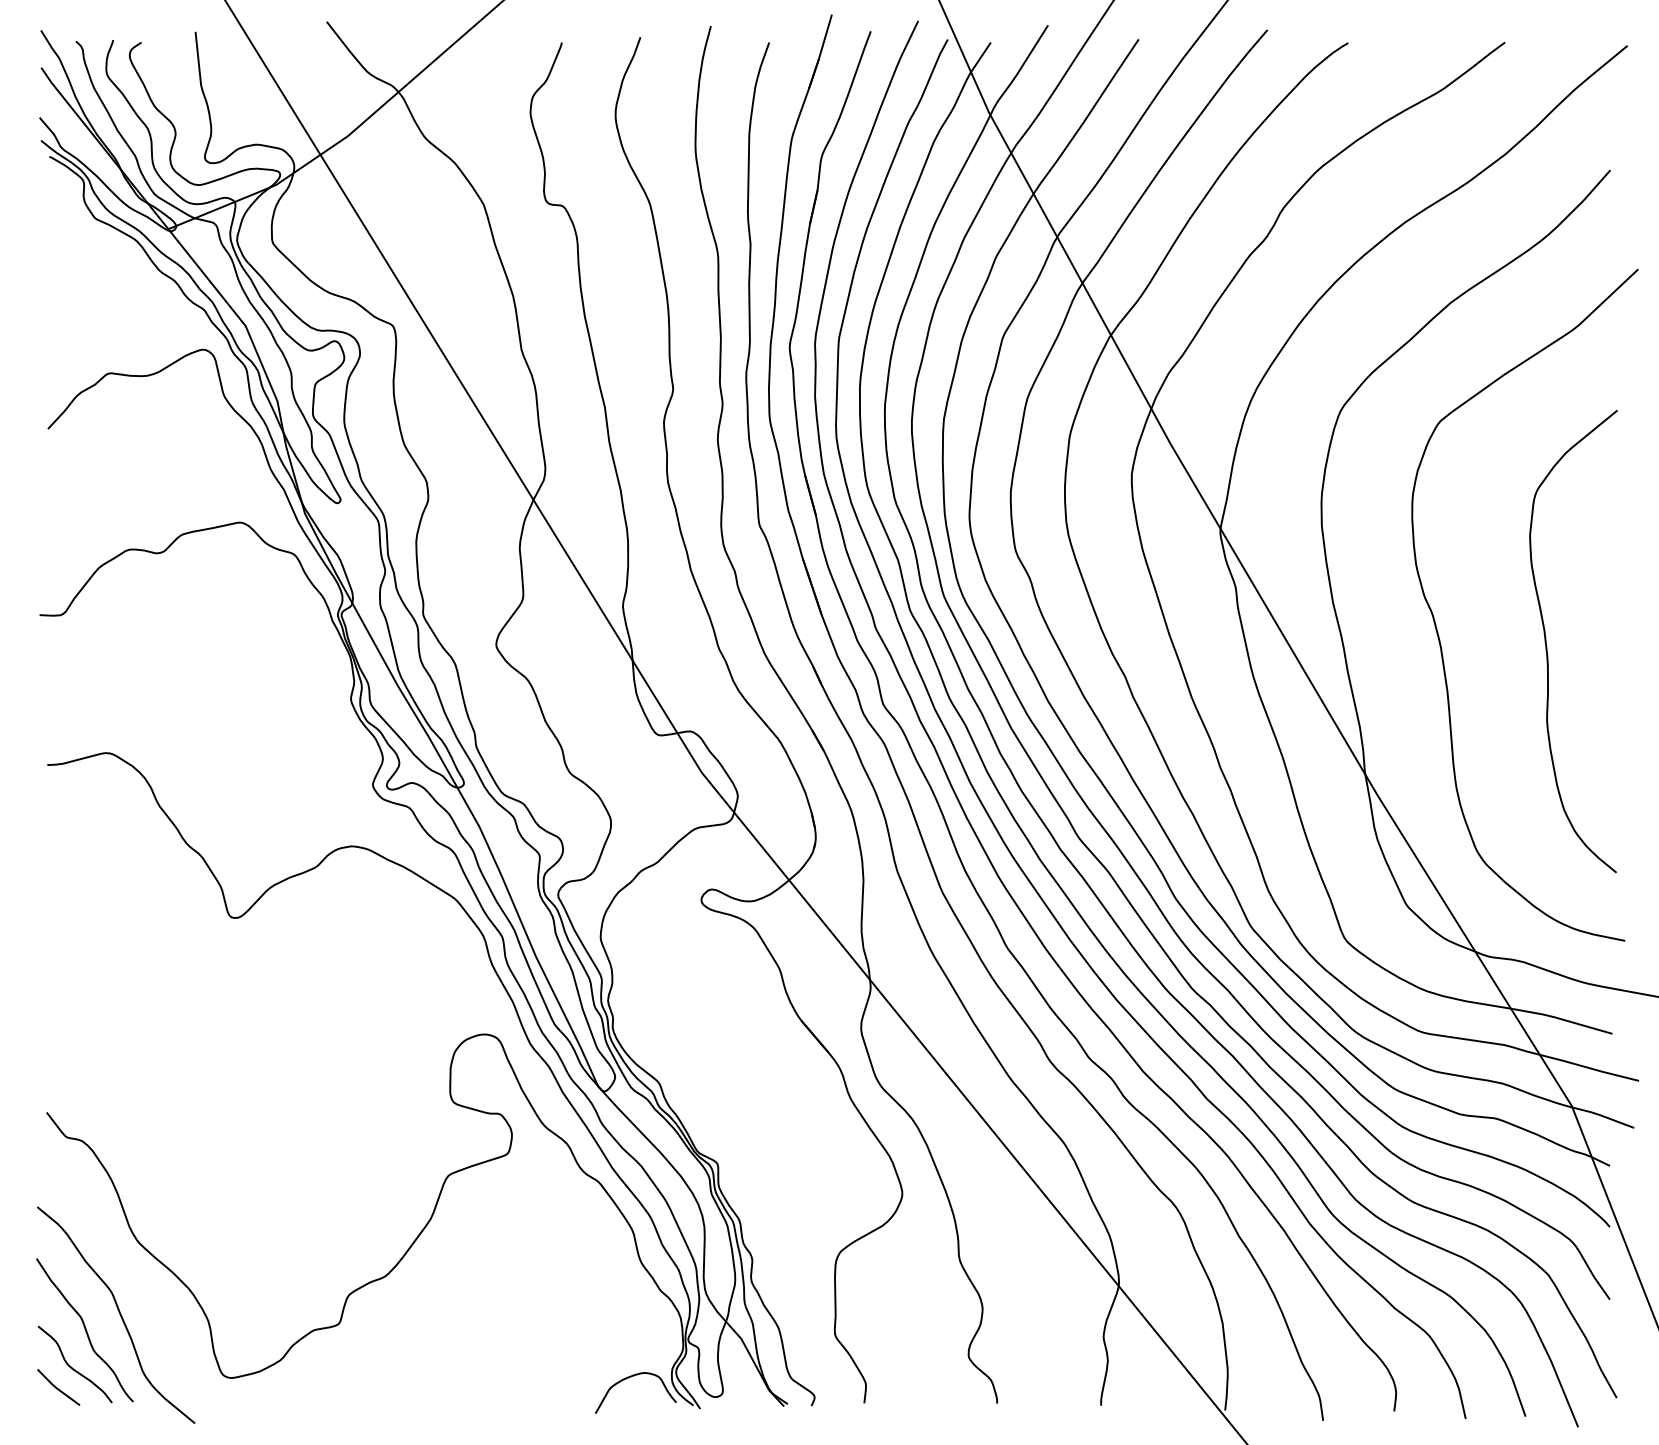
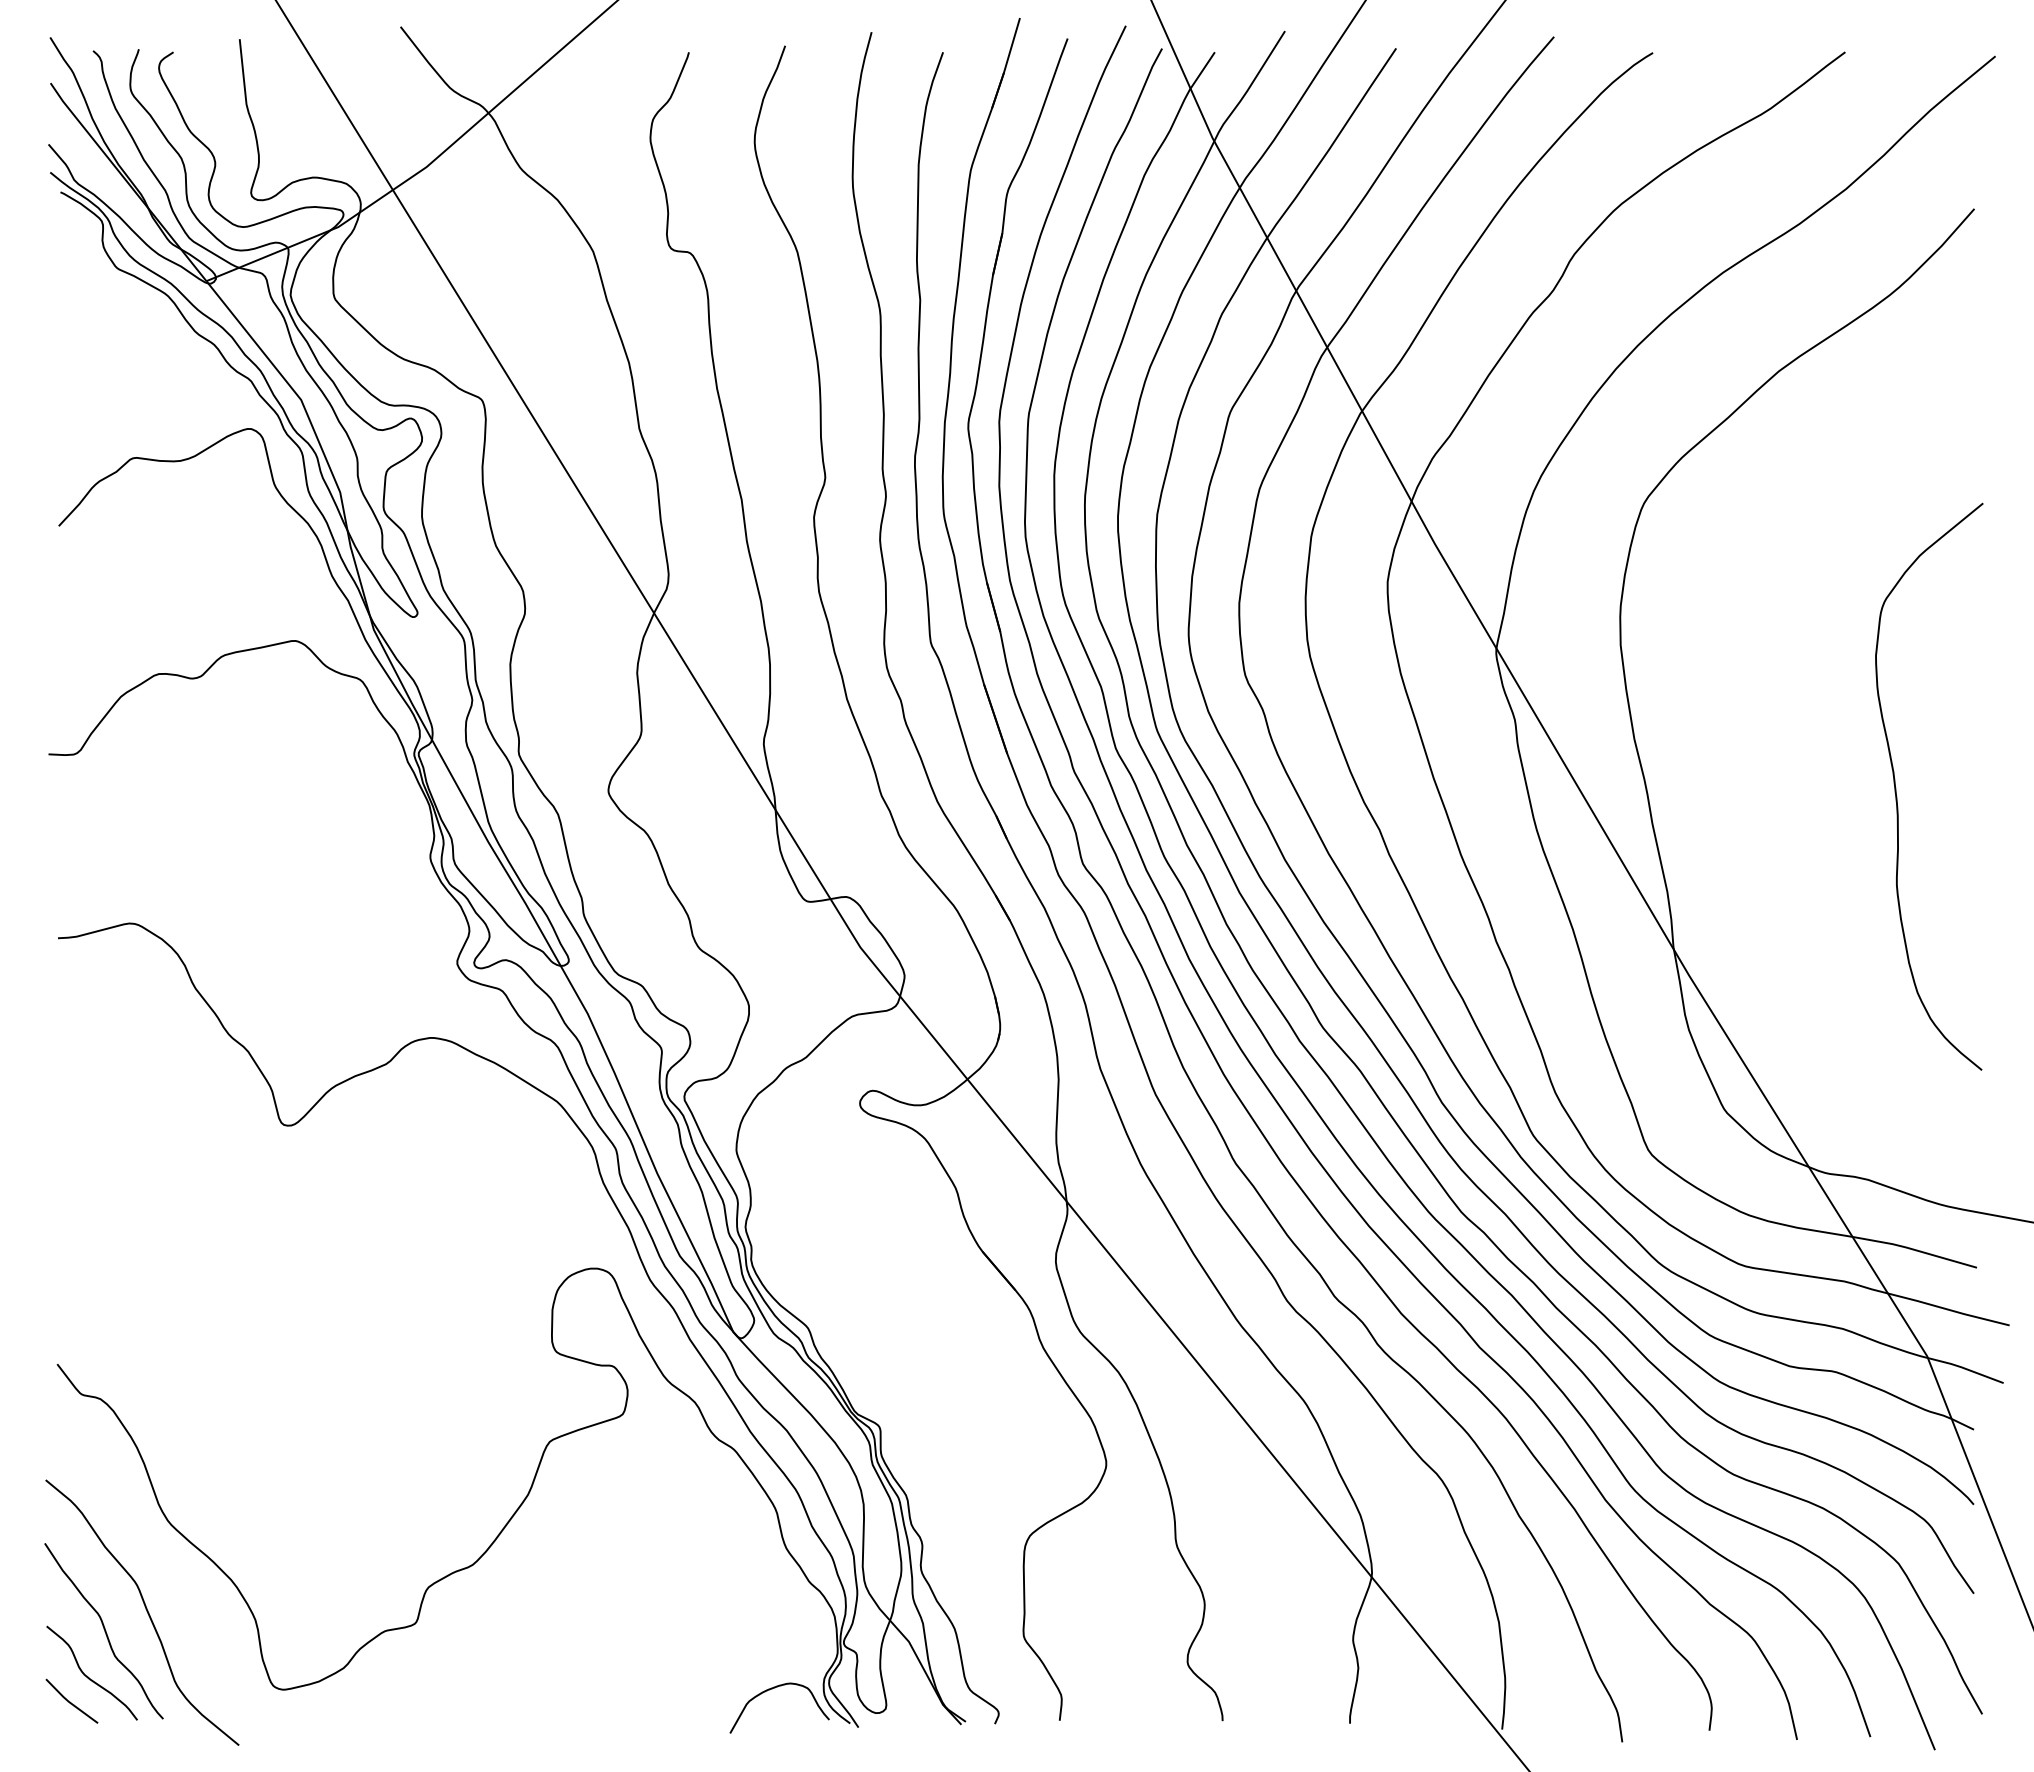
curve: (1437, 629) -> (1762, 771), removed

